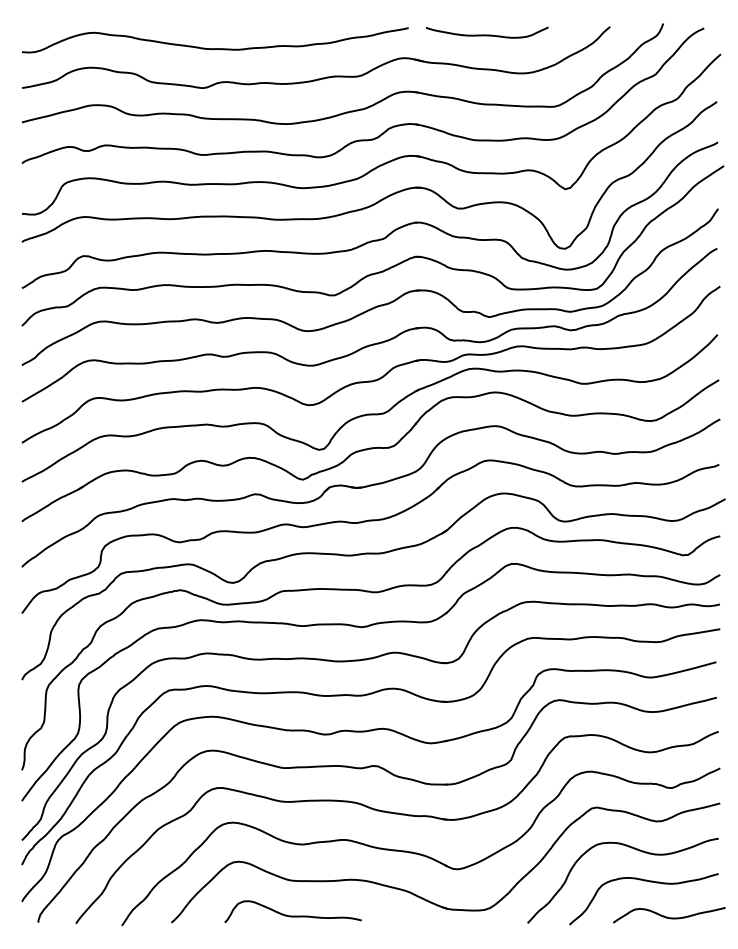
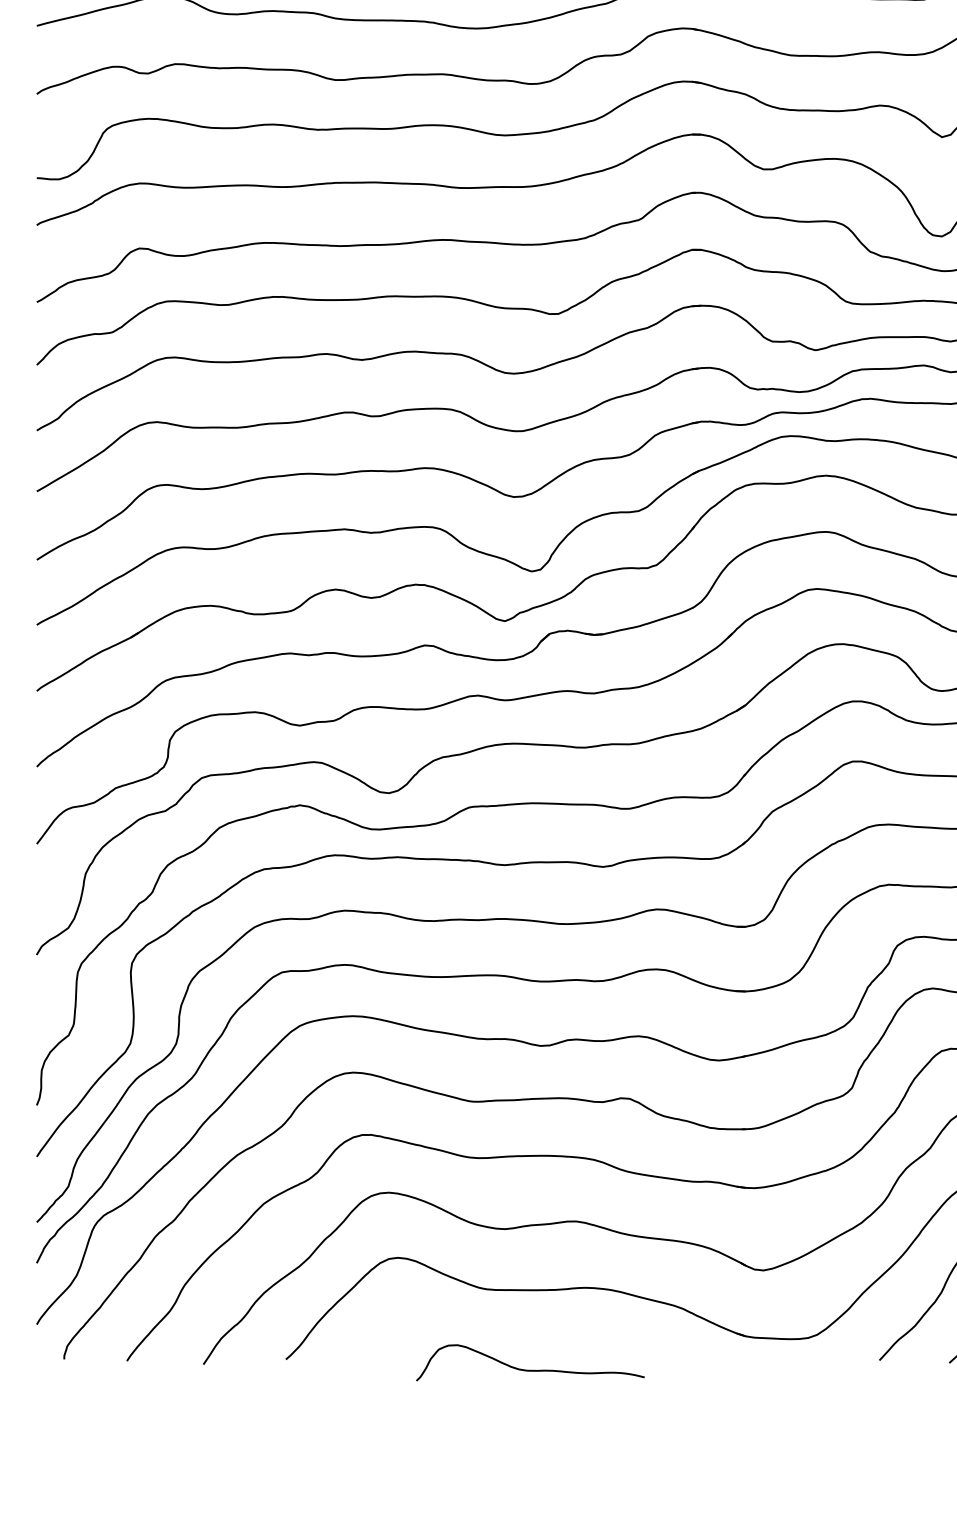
curve: (292, 915) -> (529, 1369), moved

